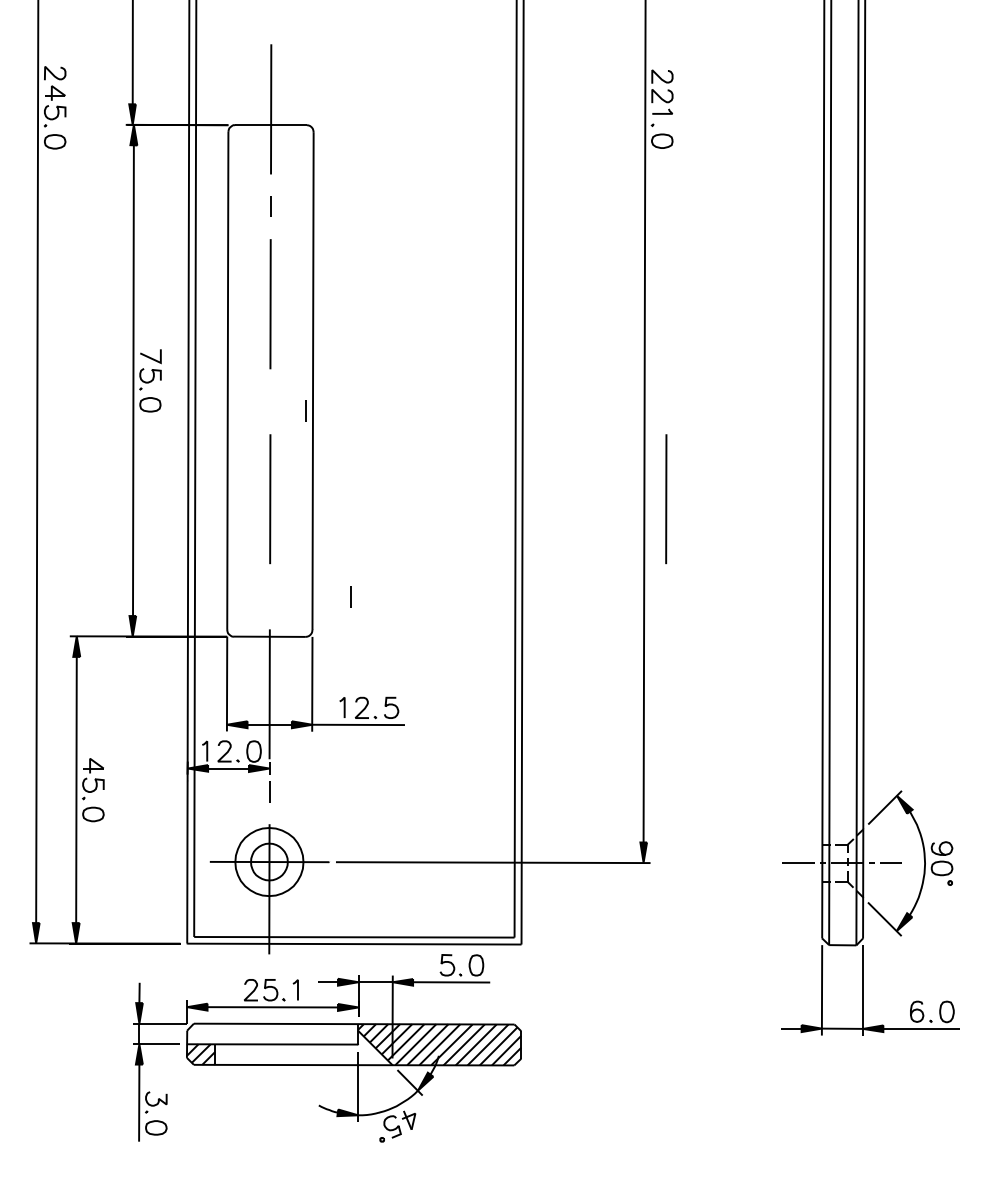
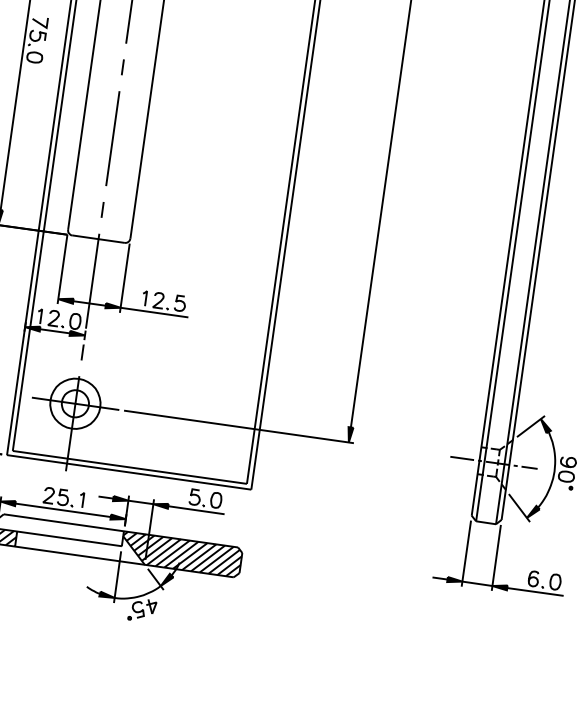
line: (305, 410) -> (122, 67), moved
line: (666, 499) -> (402, 179), removed
line: (350, 596) -> (102, 209), moved

